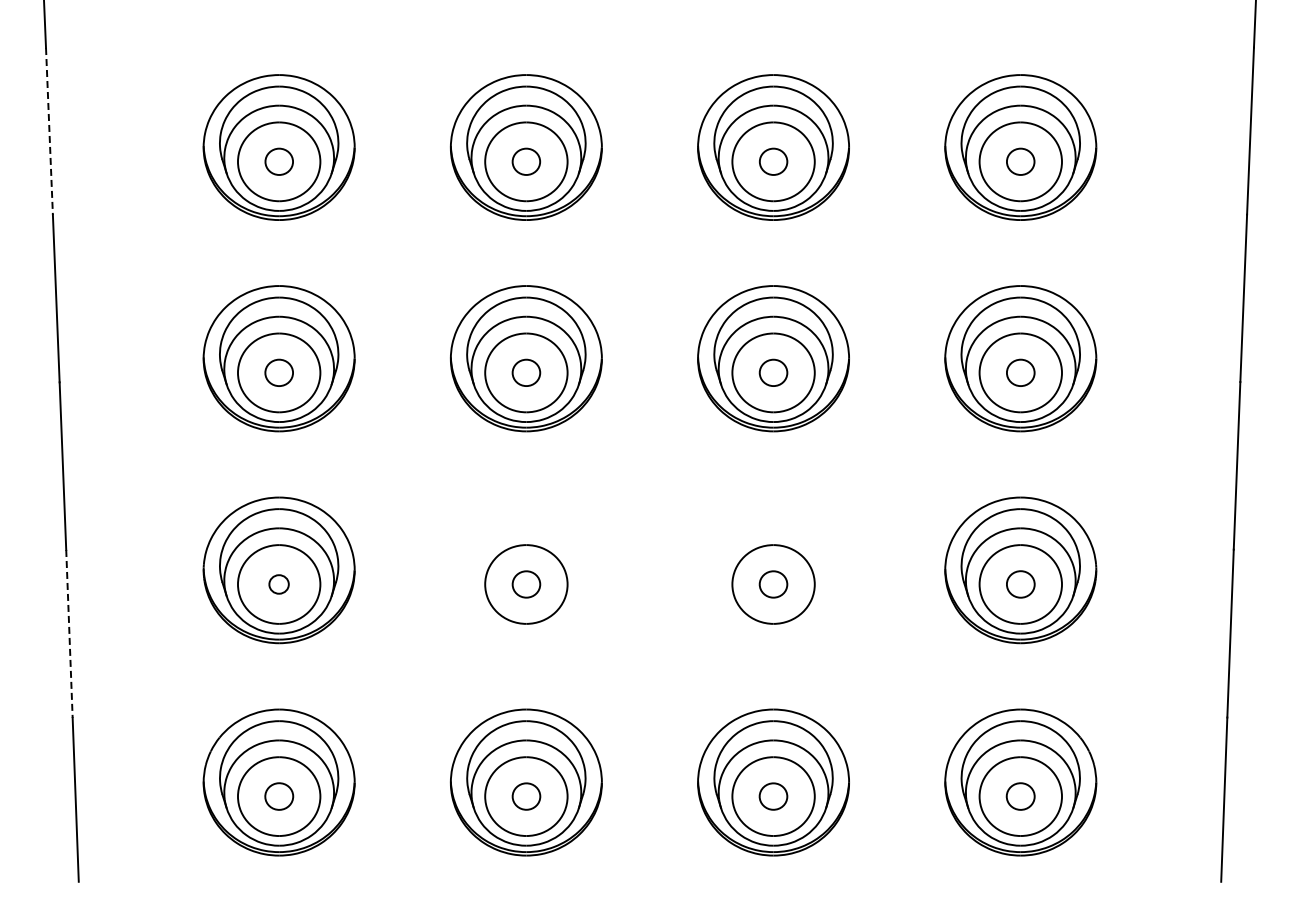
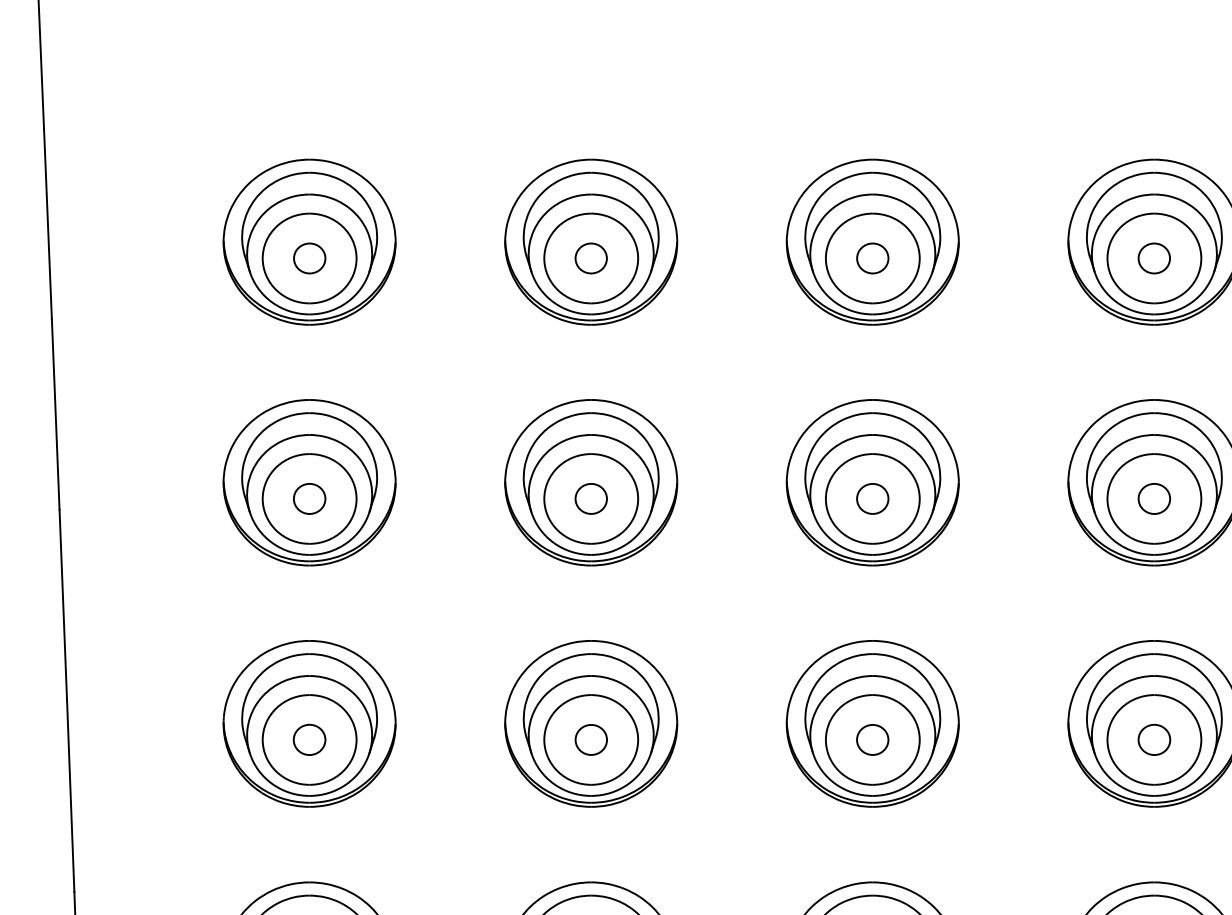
line: (49, 131) -> (47, 223), dashed -> solid
part: (526, 570) -> (591, 724), added
part: (773, 570) -> (872, 724), added
part: (278, 584) -> (308, 739), size x1.43
line: (69, 634) -> (70, 796), dashed -> solid

